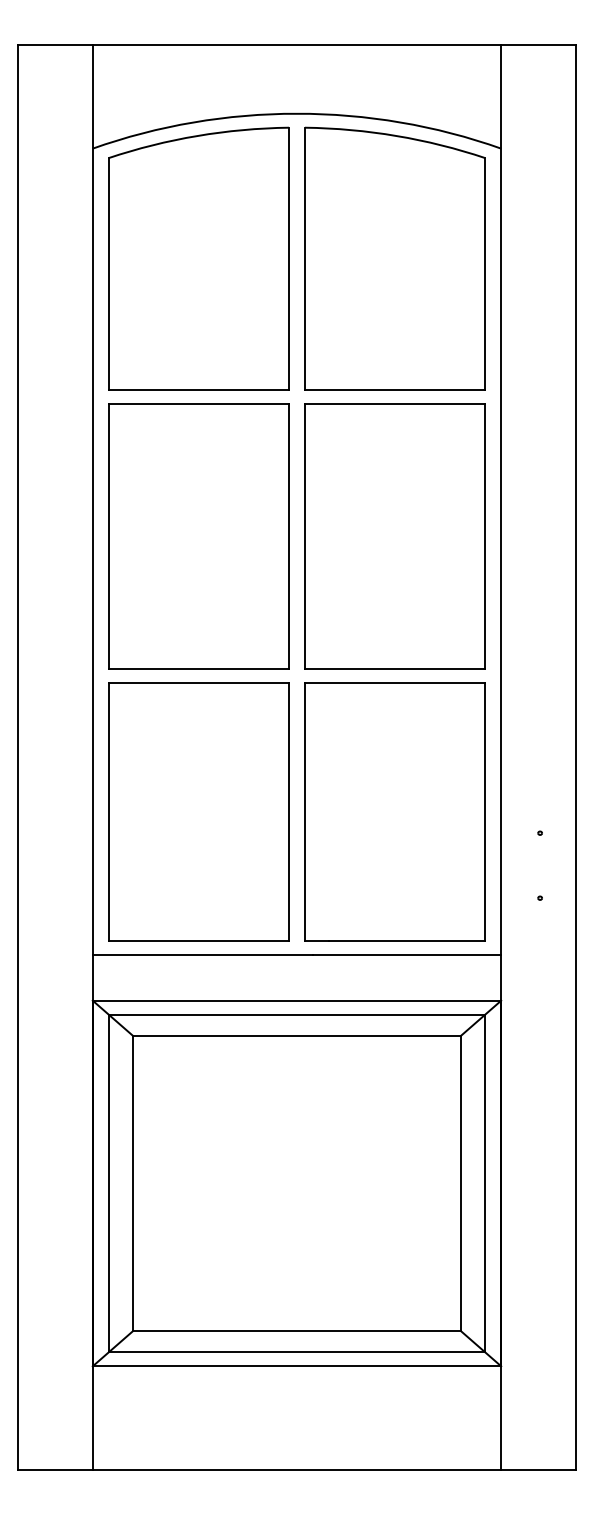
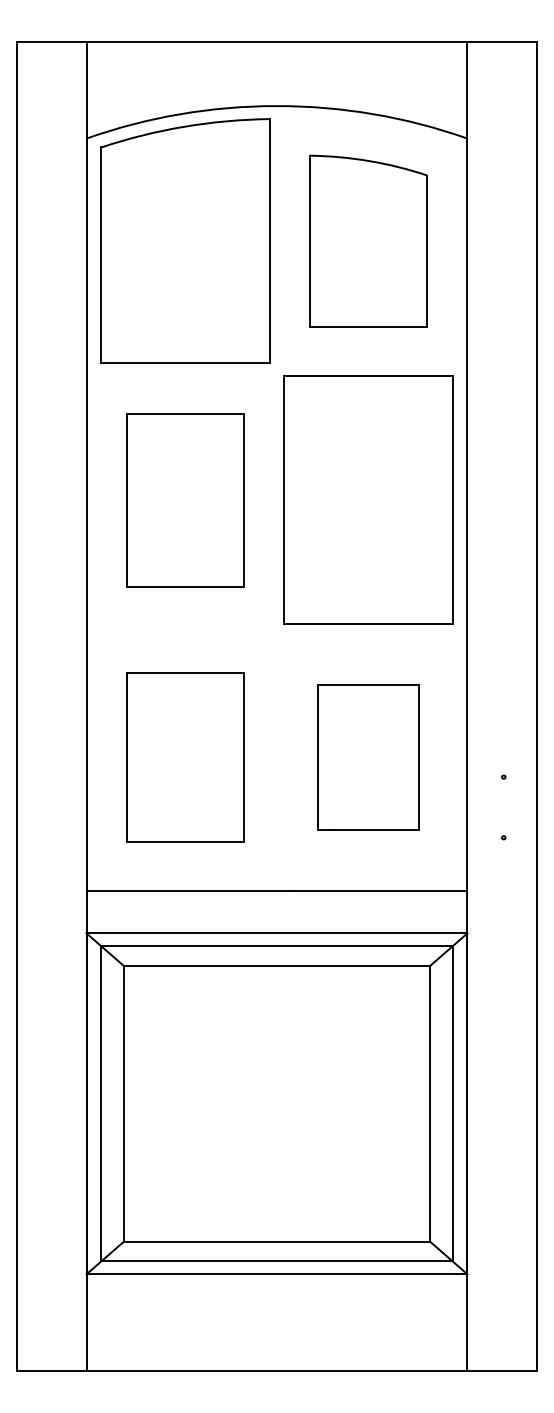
part: (394, 258) -> (367, 241), size x0.7
part: (198, 536) -> (185, 500), size x0.7
part: (198, 811) -> (185, 756), size x0.7
part: (394, 811) -> (367, 756), size x0.6

